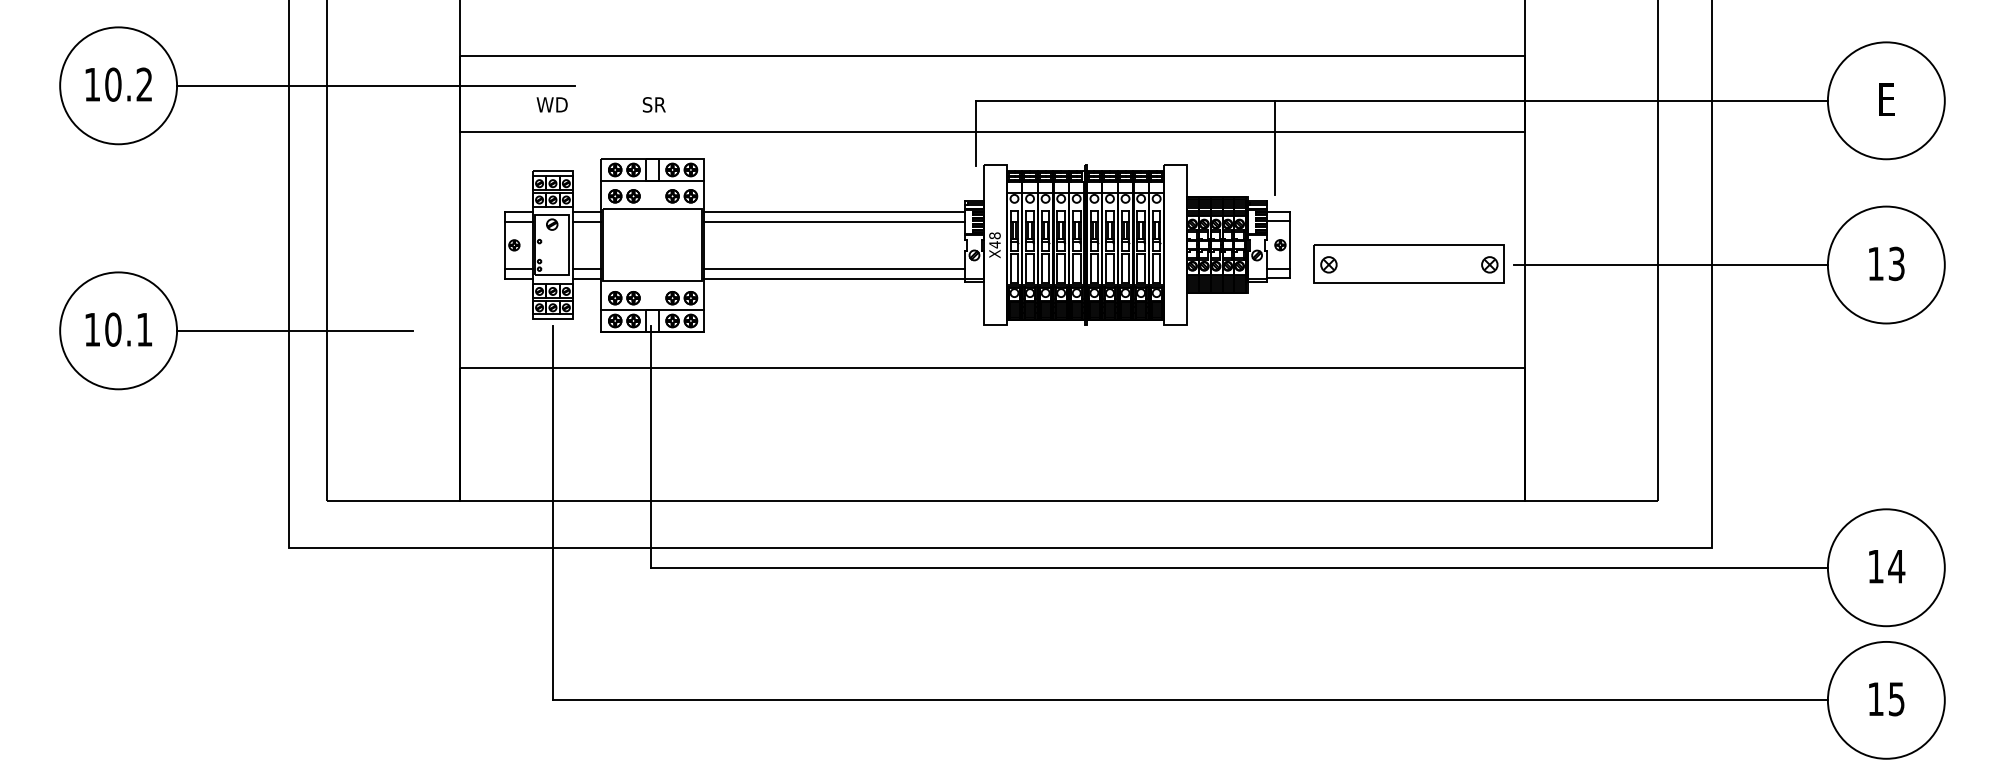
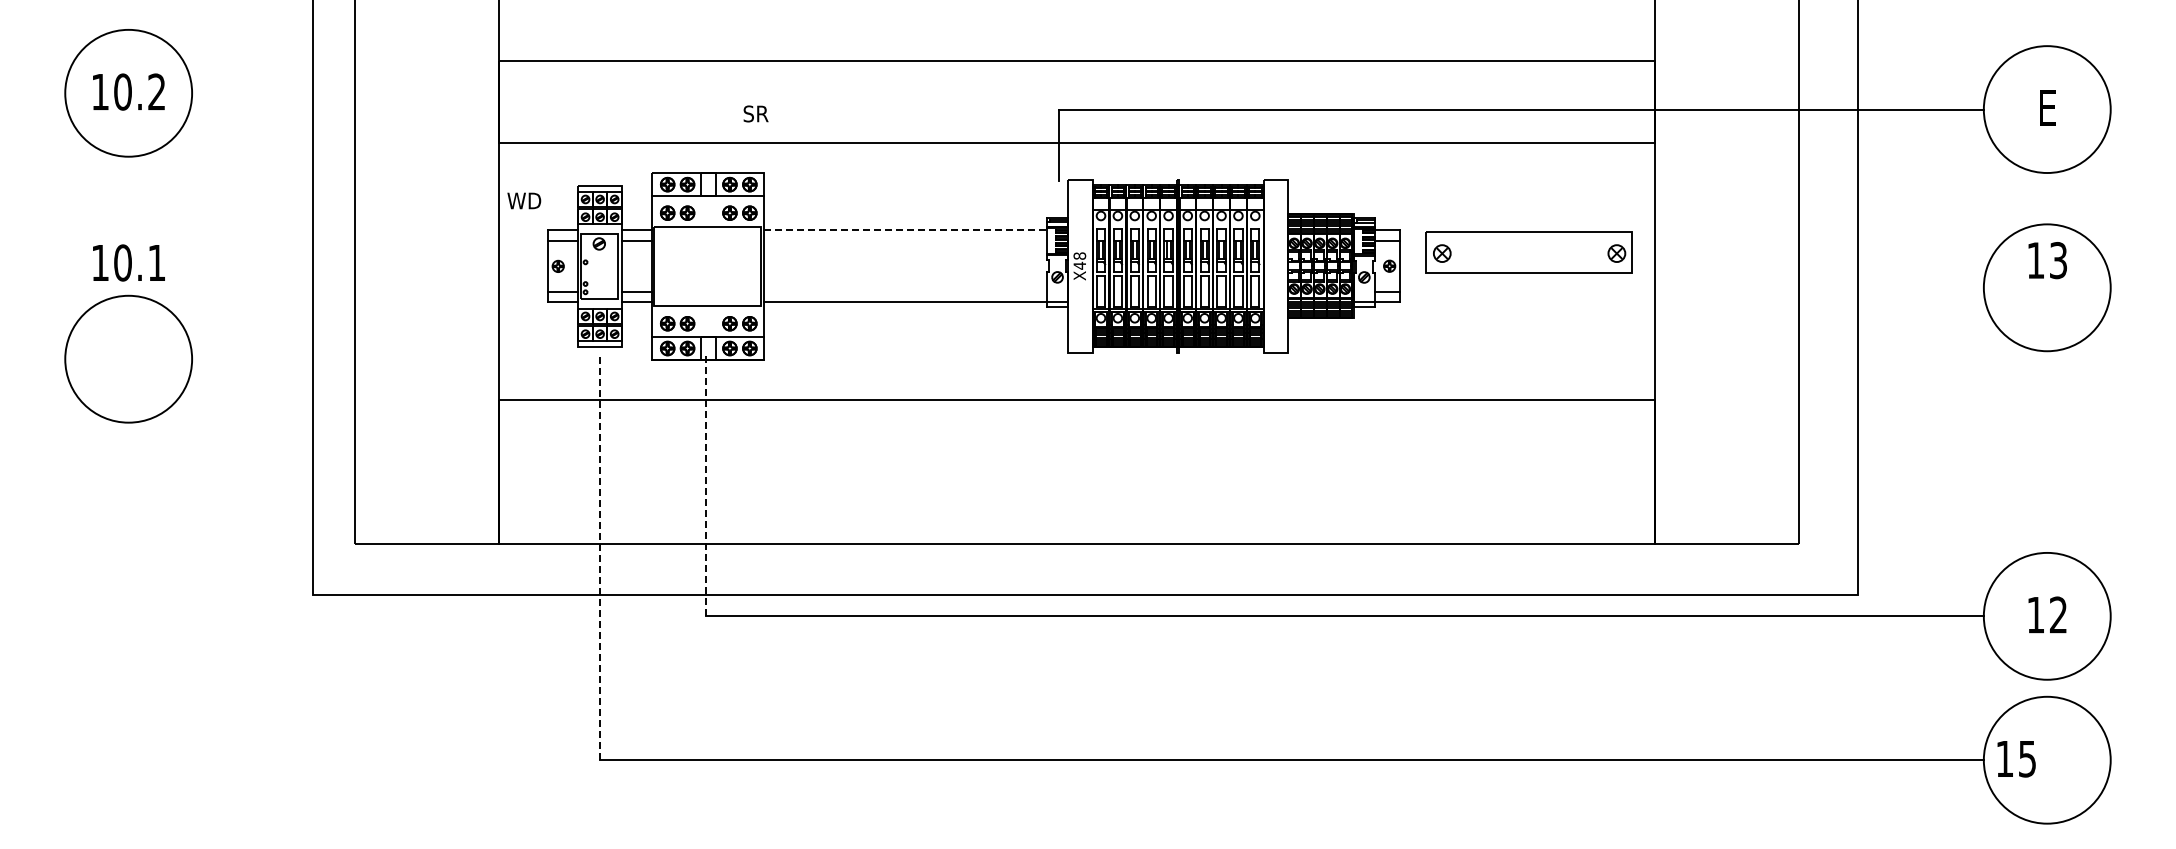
line: (376, 86) -> (408, 93), removed
text: (552, 104) -> (524, 200), moved
text: (653, 104) -> (755, 113), moved
line: (1274, 147) -> (1383, 160), removed
line: (834, 212) -> (905, 230), solid -> dashed
line: (834, 221) -> (905, 240), removed
part: (1408, 263) -> (1528, 252), moved
text: (1886, 263) -> (2047, 260), moved
line: (1670, 264) -> (1813, 287), removed
line: (834, 269) -> (905, 292), removed
text: (118, 329) -> (128, 262), moved
line: (295, 331) -> (320, 359), removed
line: (650, 447) -> (706, 485), solid -> dashed
line: (553, 513) -> (600, 557), solid -> dashed
text: (1896, 566) -> (2058, 614), 14 -> 12
text: (1886, 699) -> (2016, 759), moved

